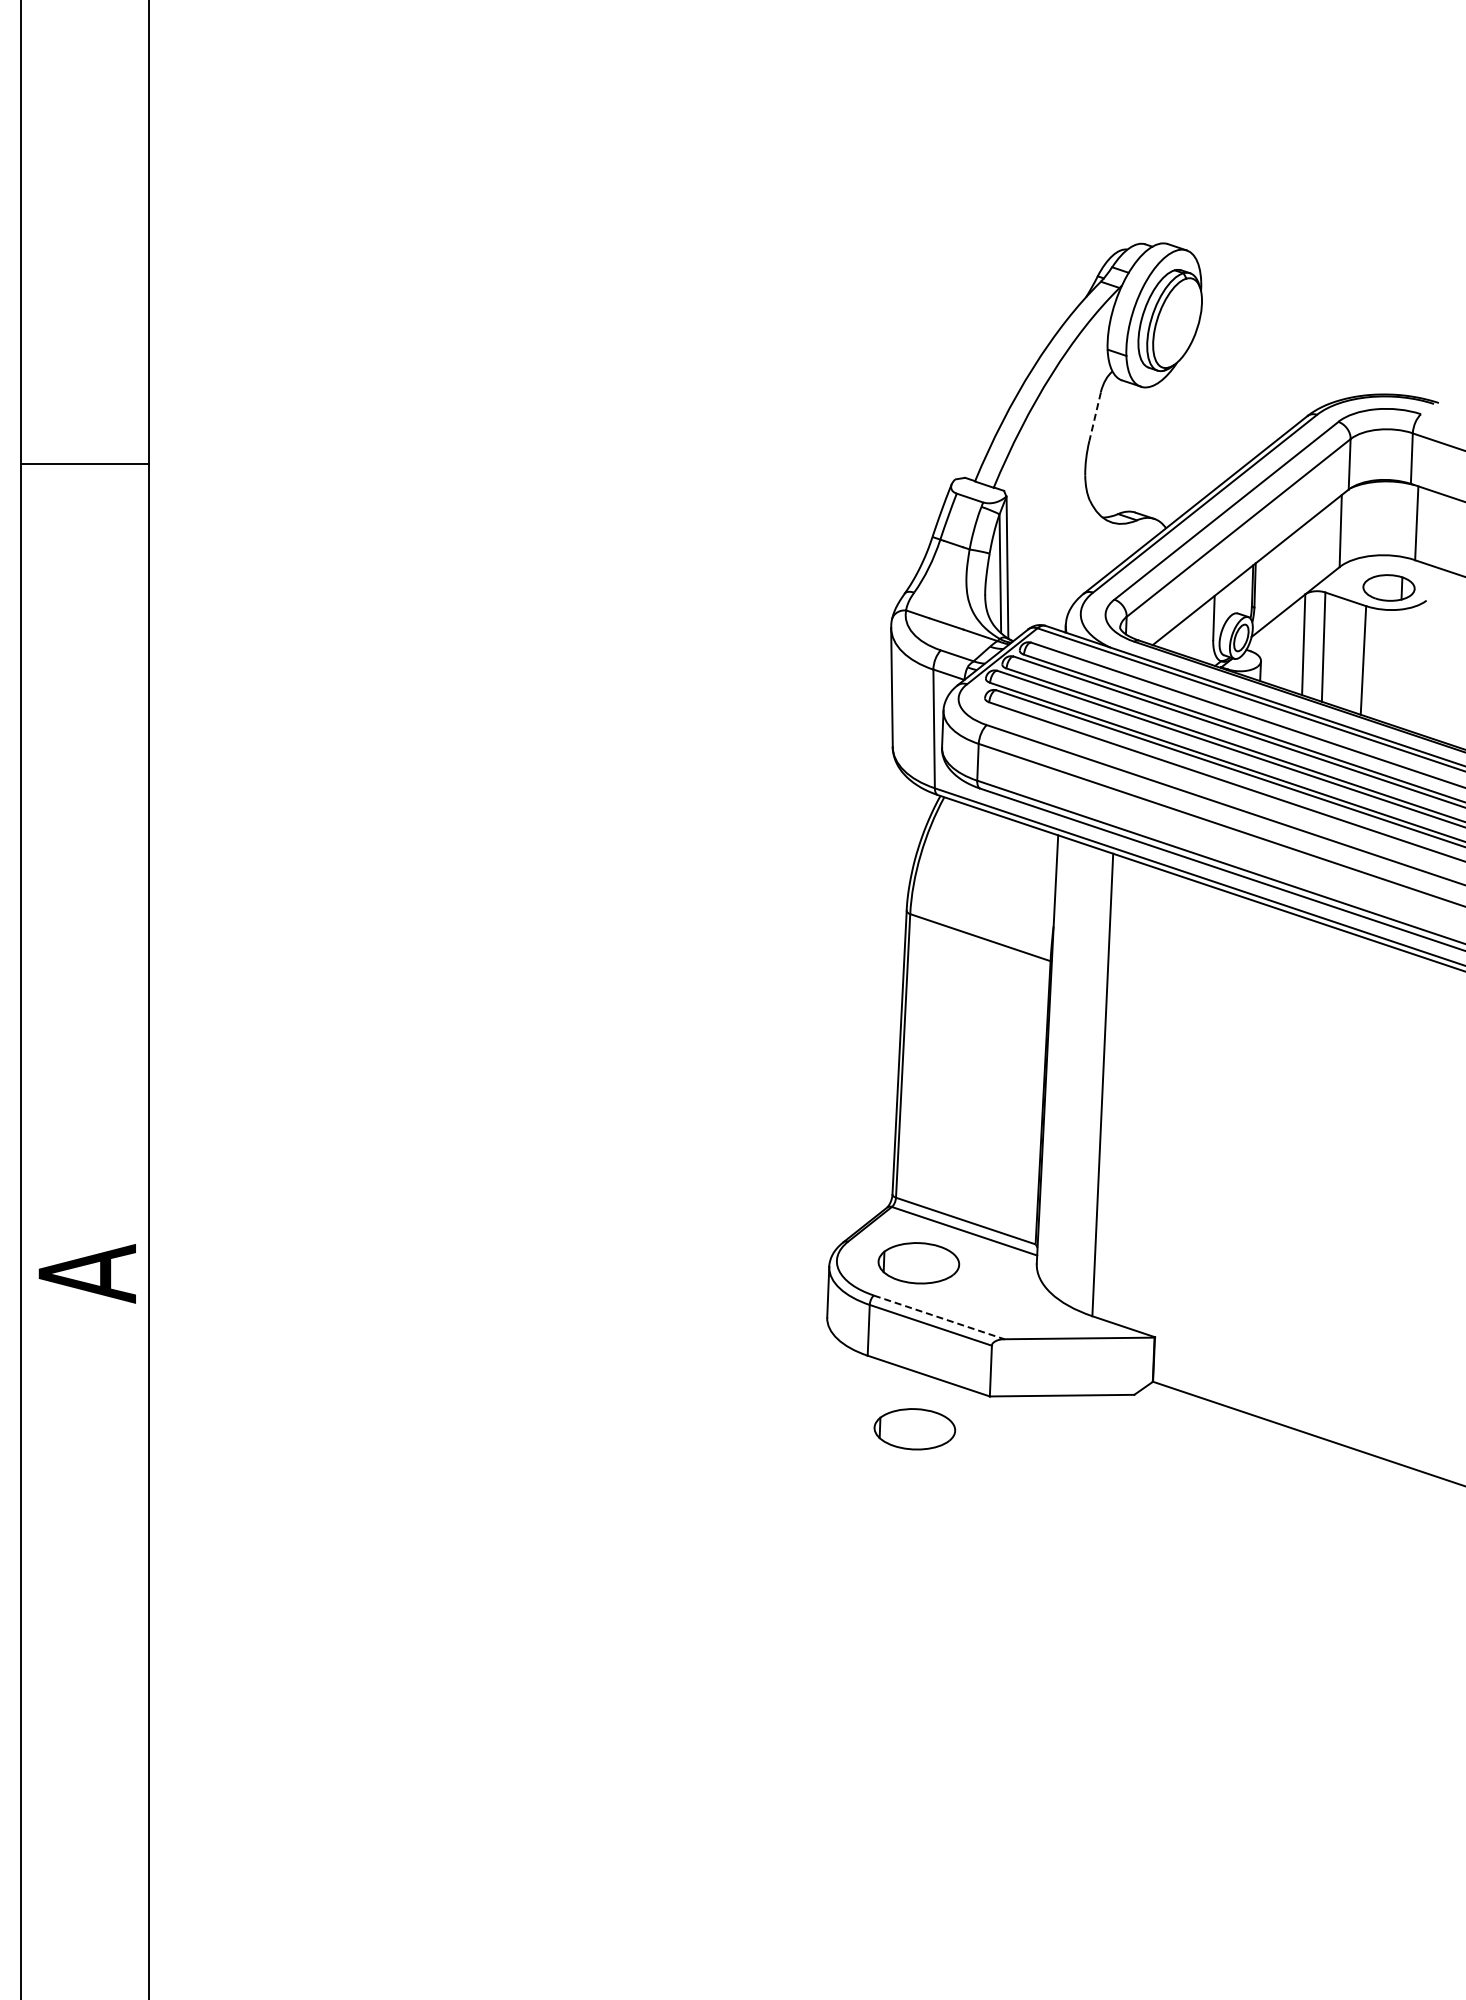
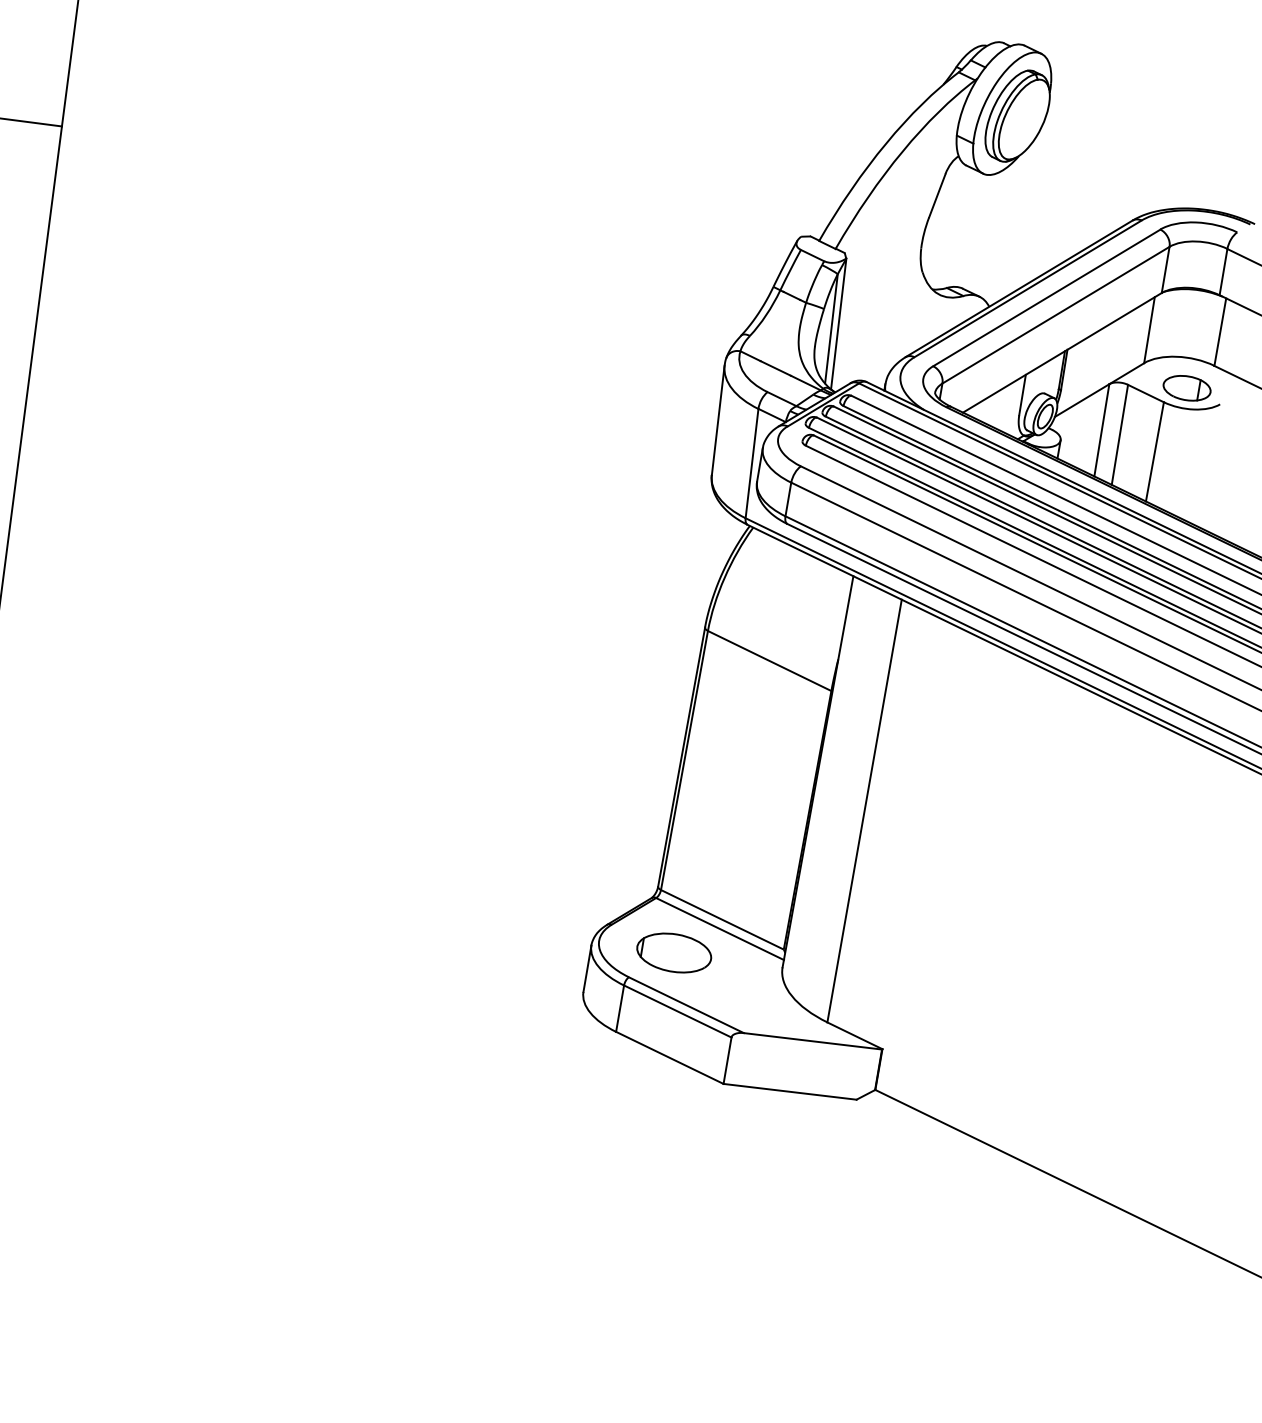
line: (1095, 416) -> (937, 195), dashed -> solid
line: (939, 1317) -> (686, 1005), dashed -> solid
part: (914, 1429) -> (650, 1105), removed

